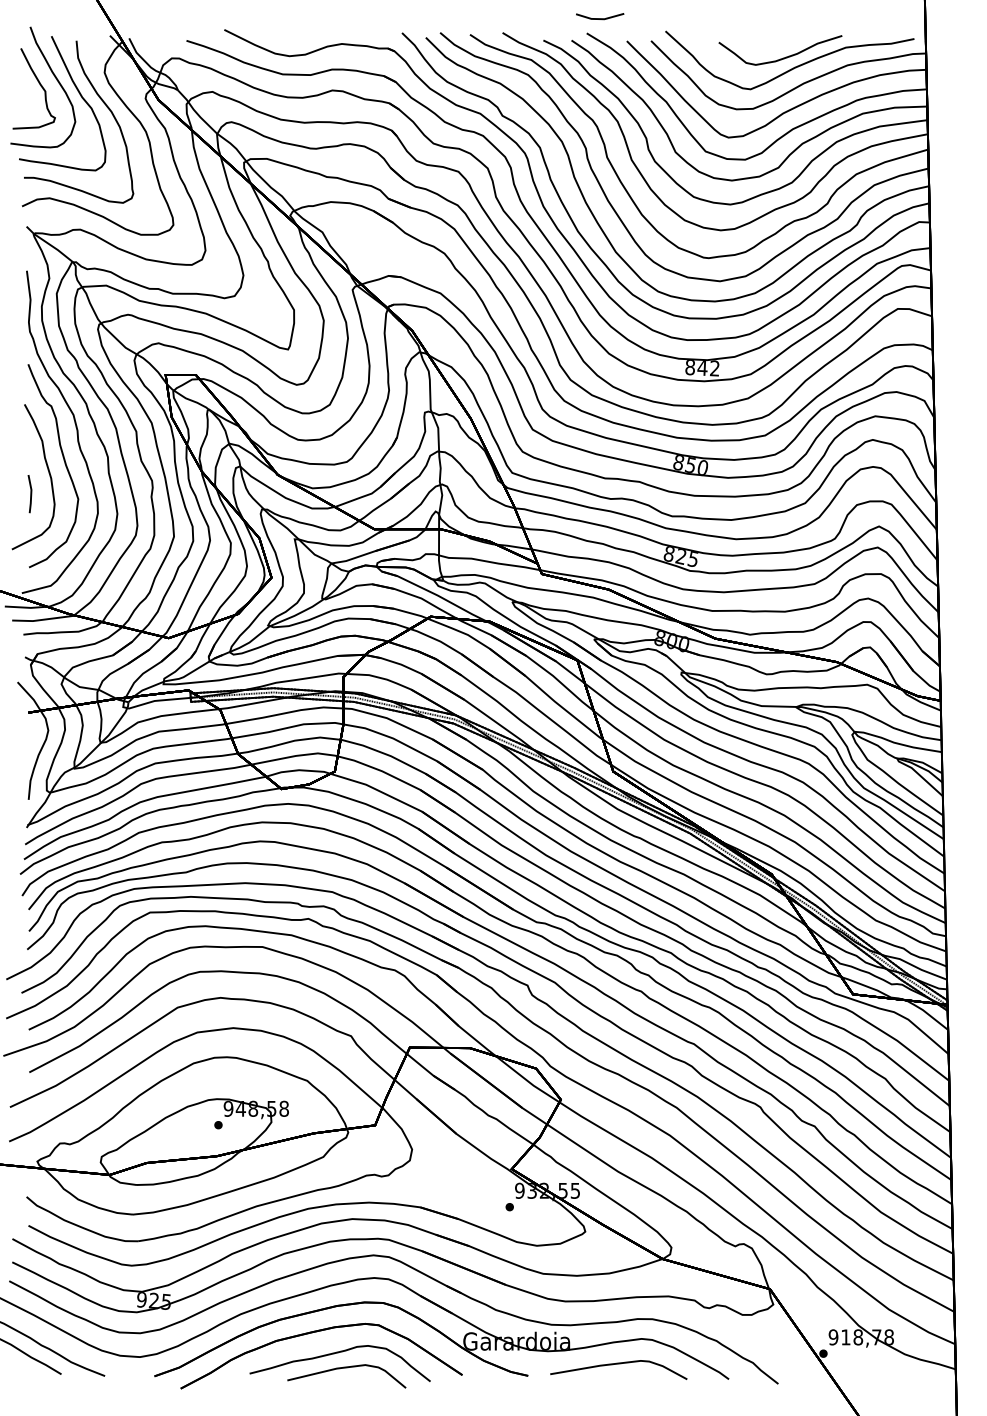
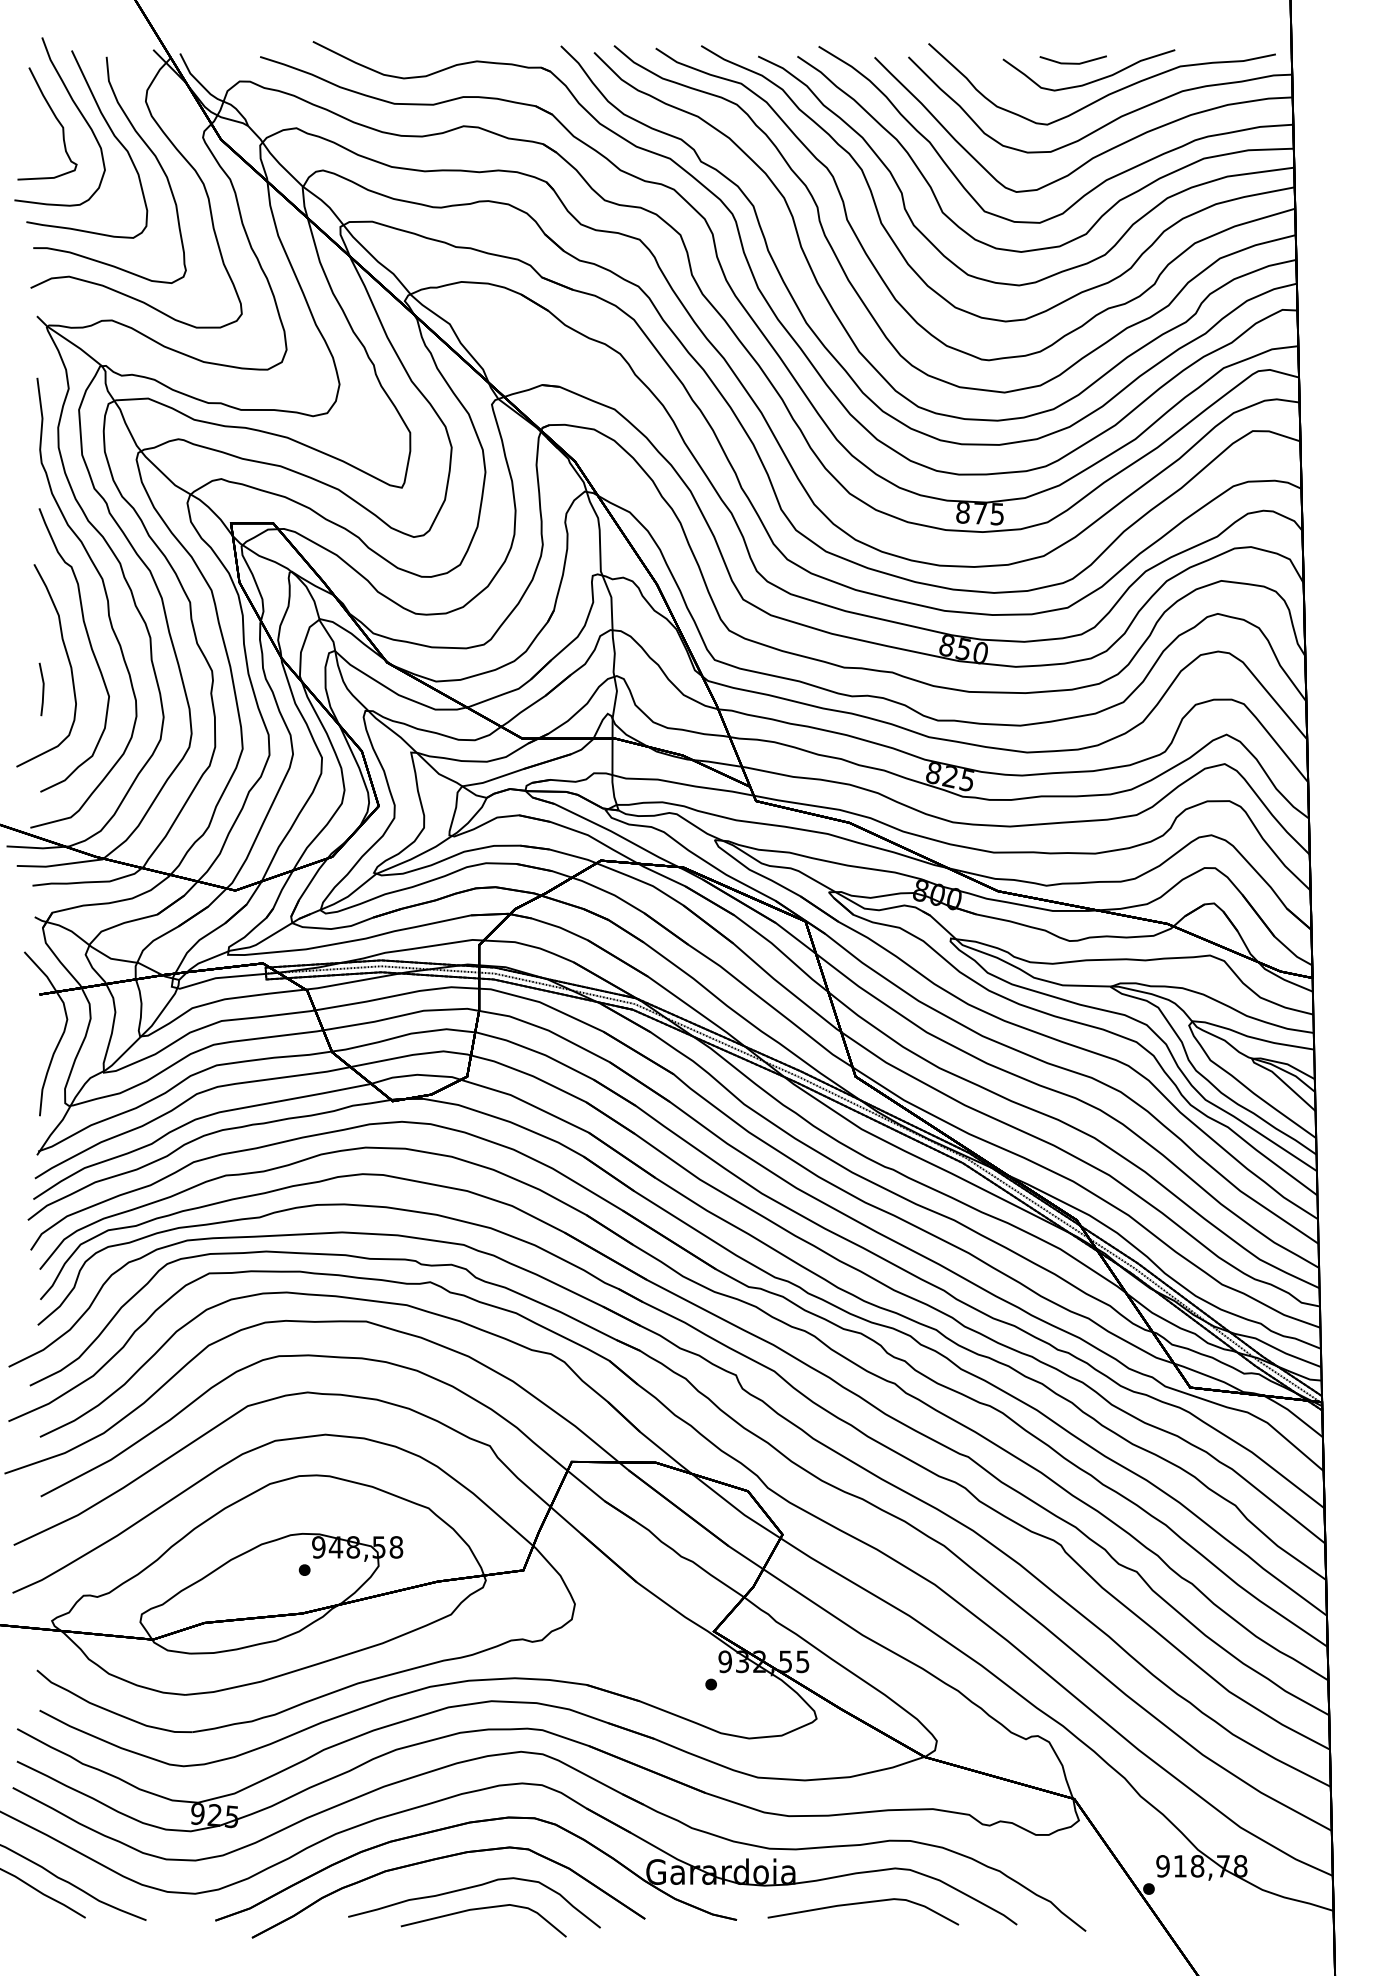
part: (599, 16) -> (1072, 59), moved
text: (707, 367) -> (987, 513), 842 -> 875

